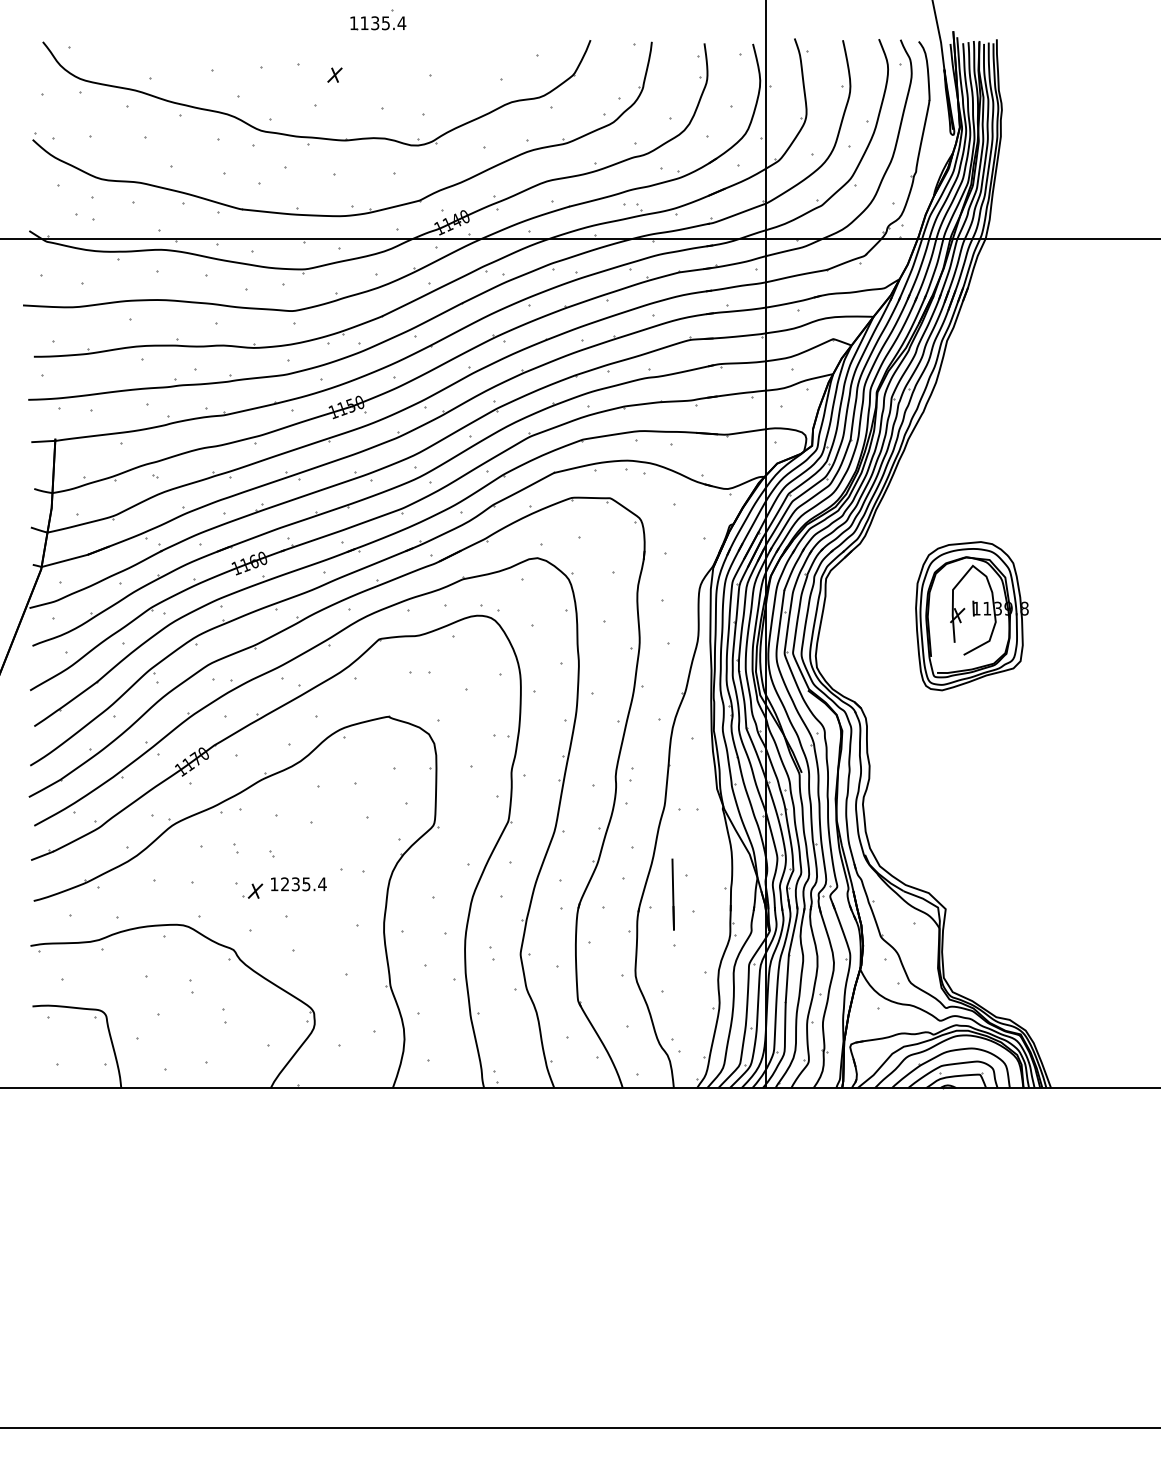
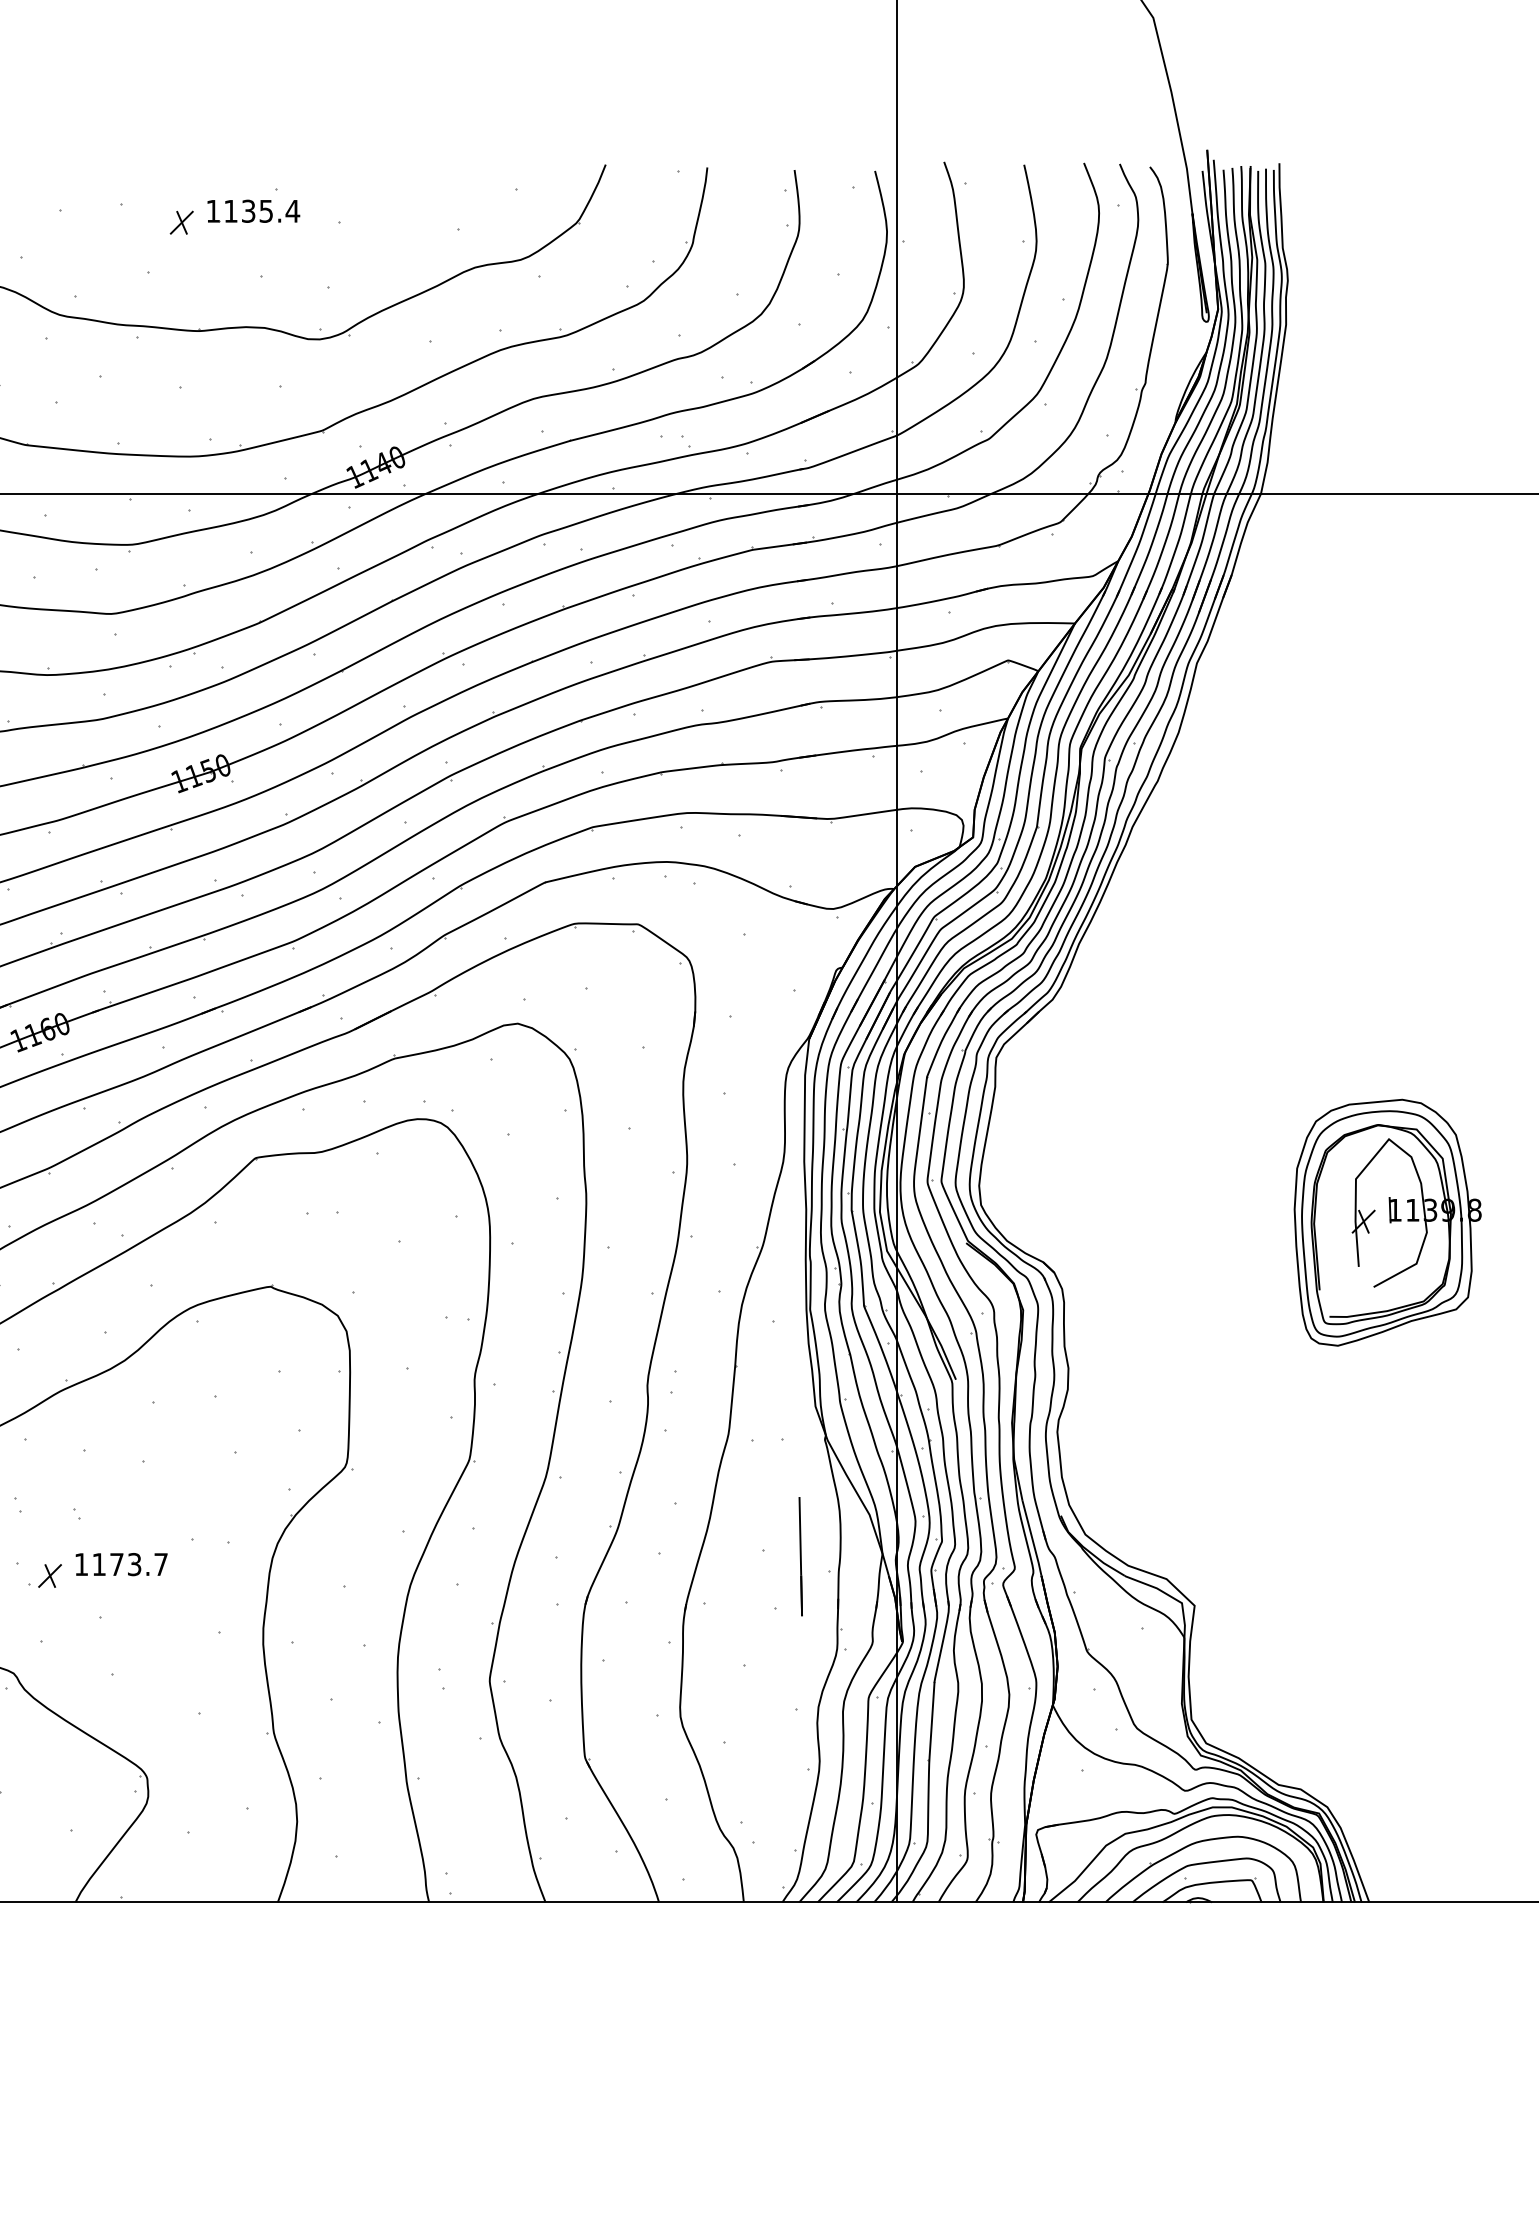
part: (378, 19) -> (254, 205), moved
part: (971, 616) -> (1386, 1223), moved
text: (303, 884) -> (129, 1564), 1235.4 -> 1173.7
line: (672, 894) -> (799, 1556), moved

